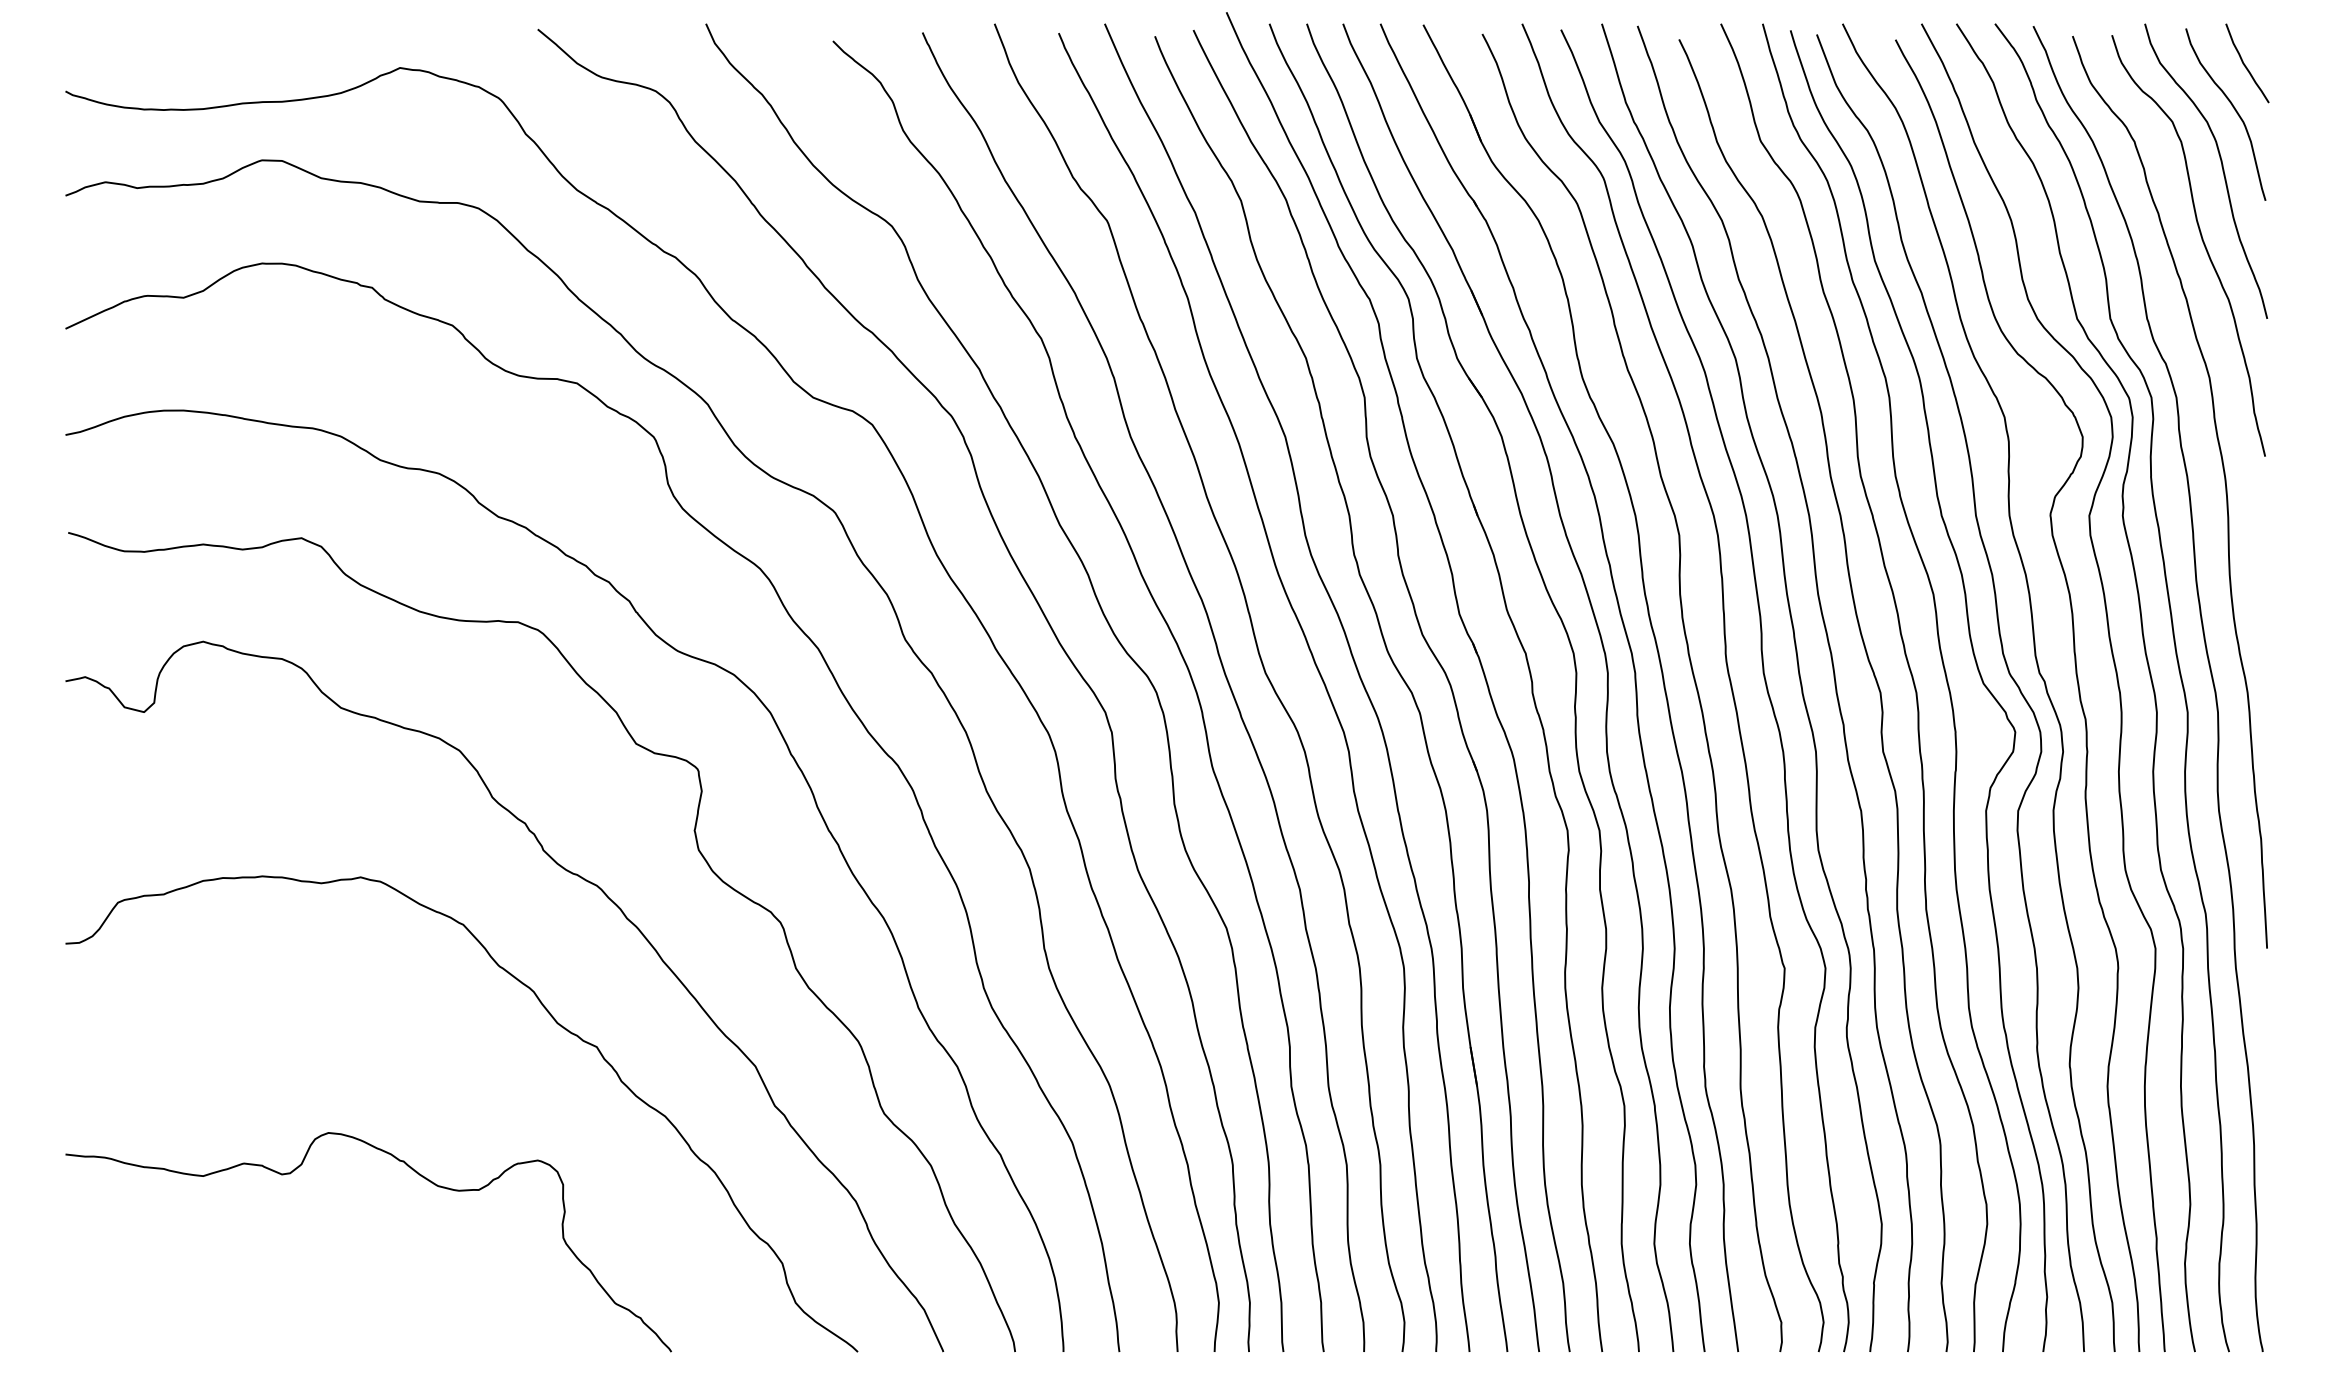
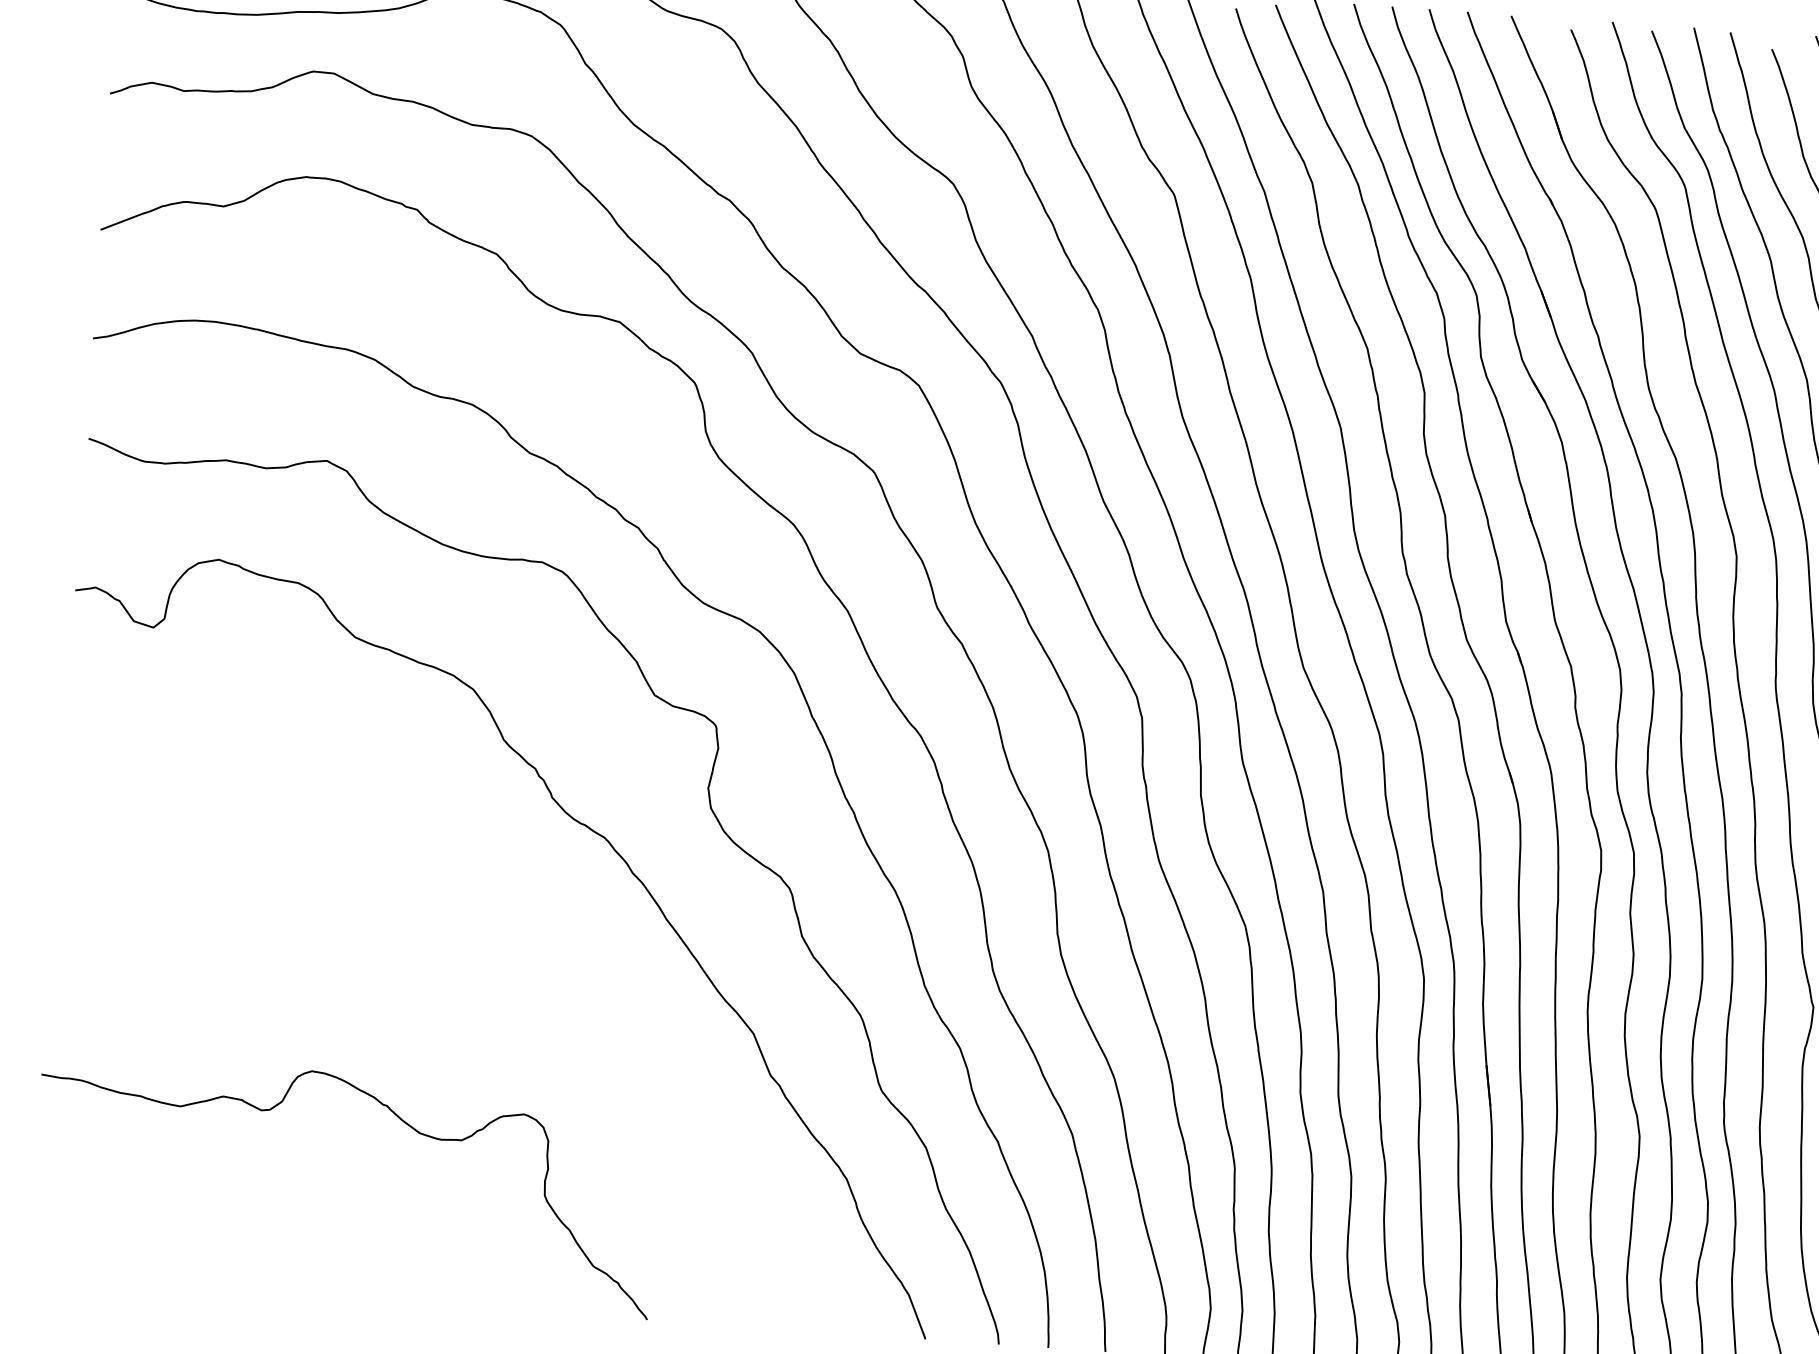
curve: (554, 1021) -> (551, 973), removed

